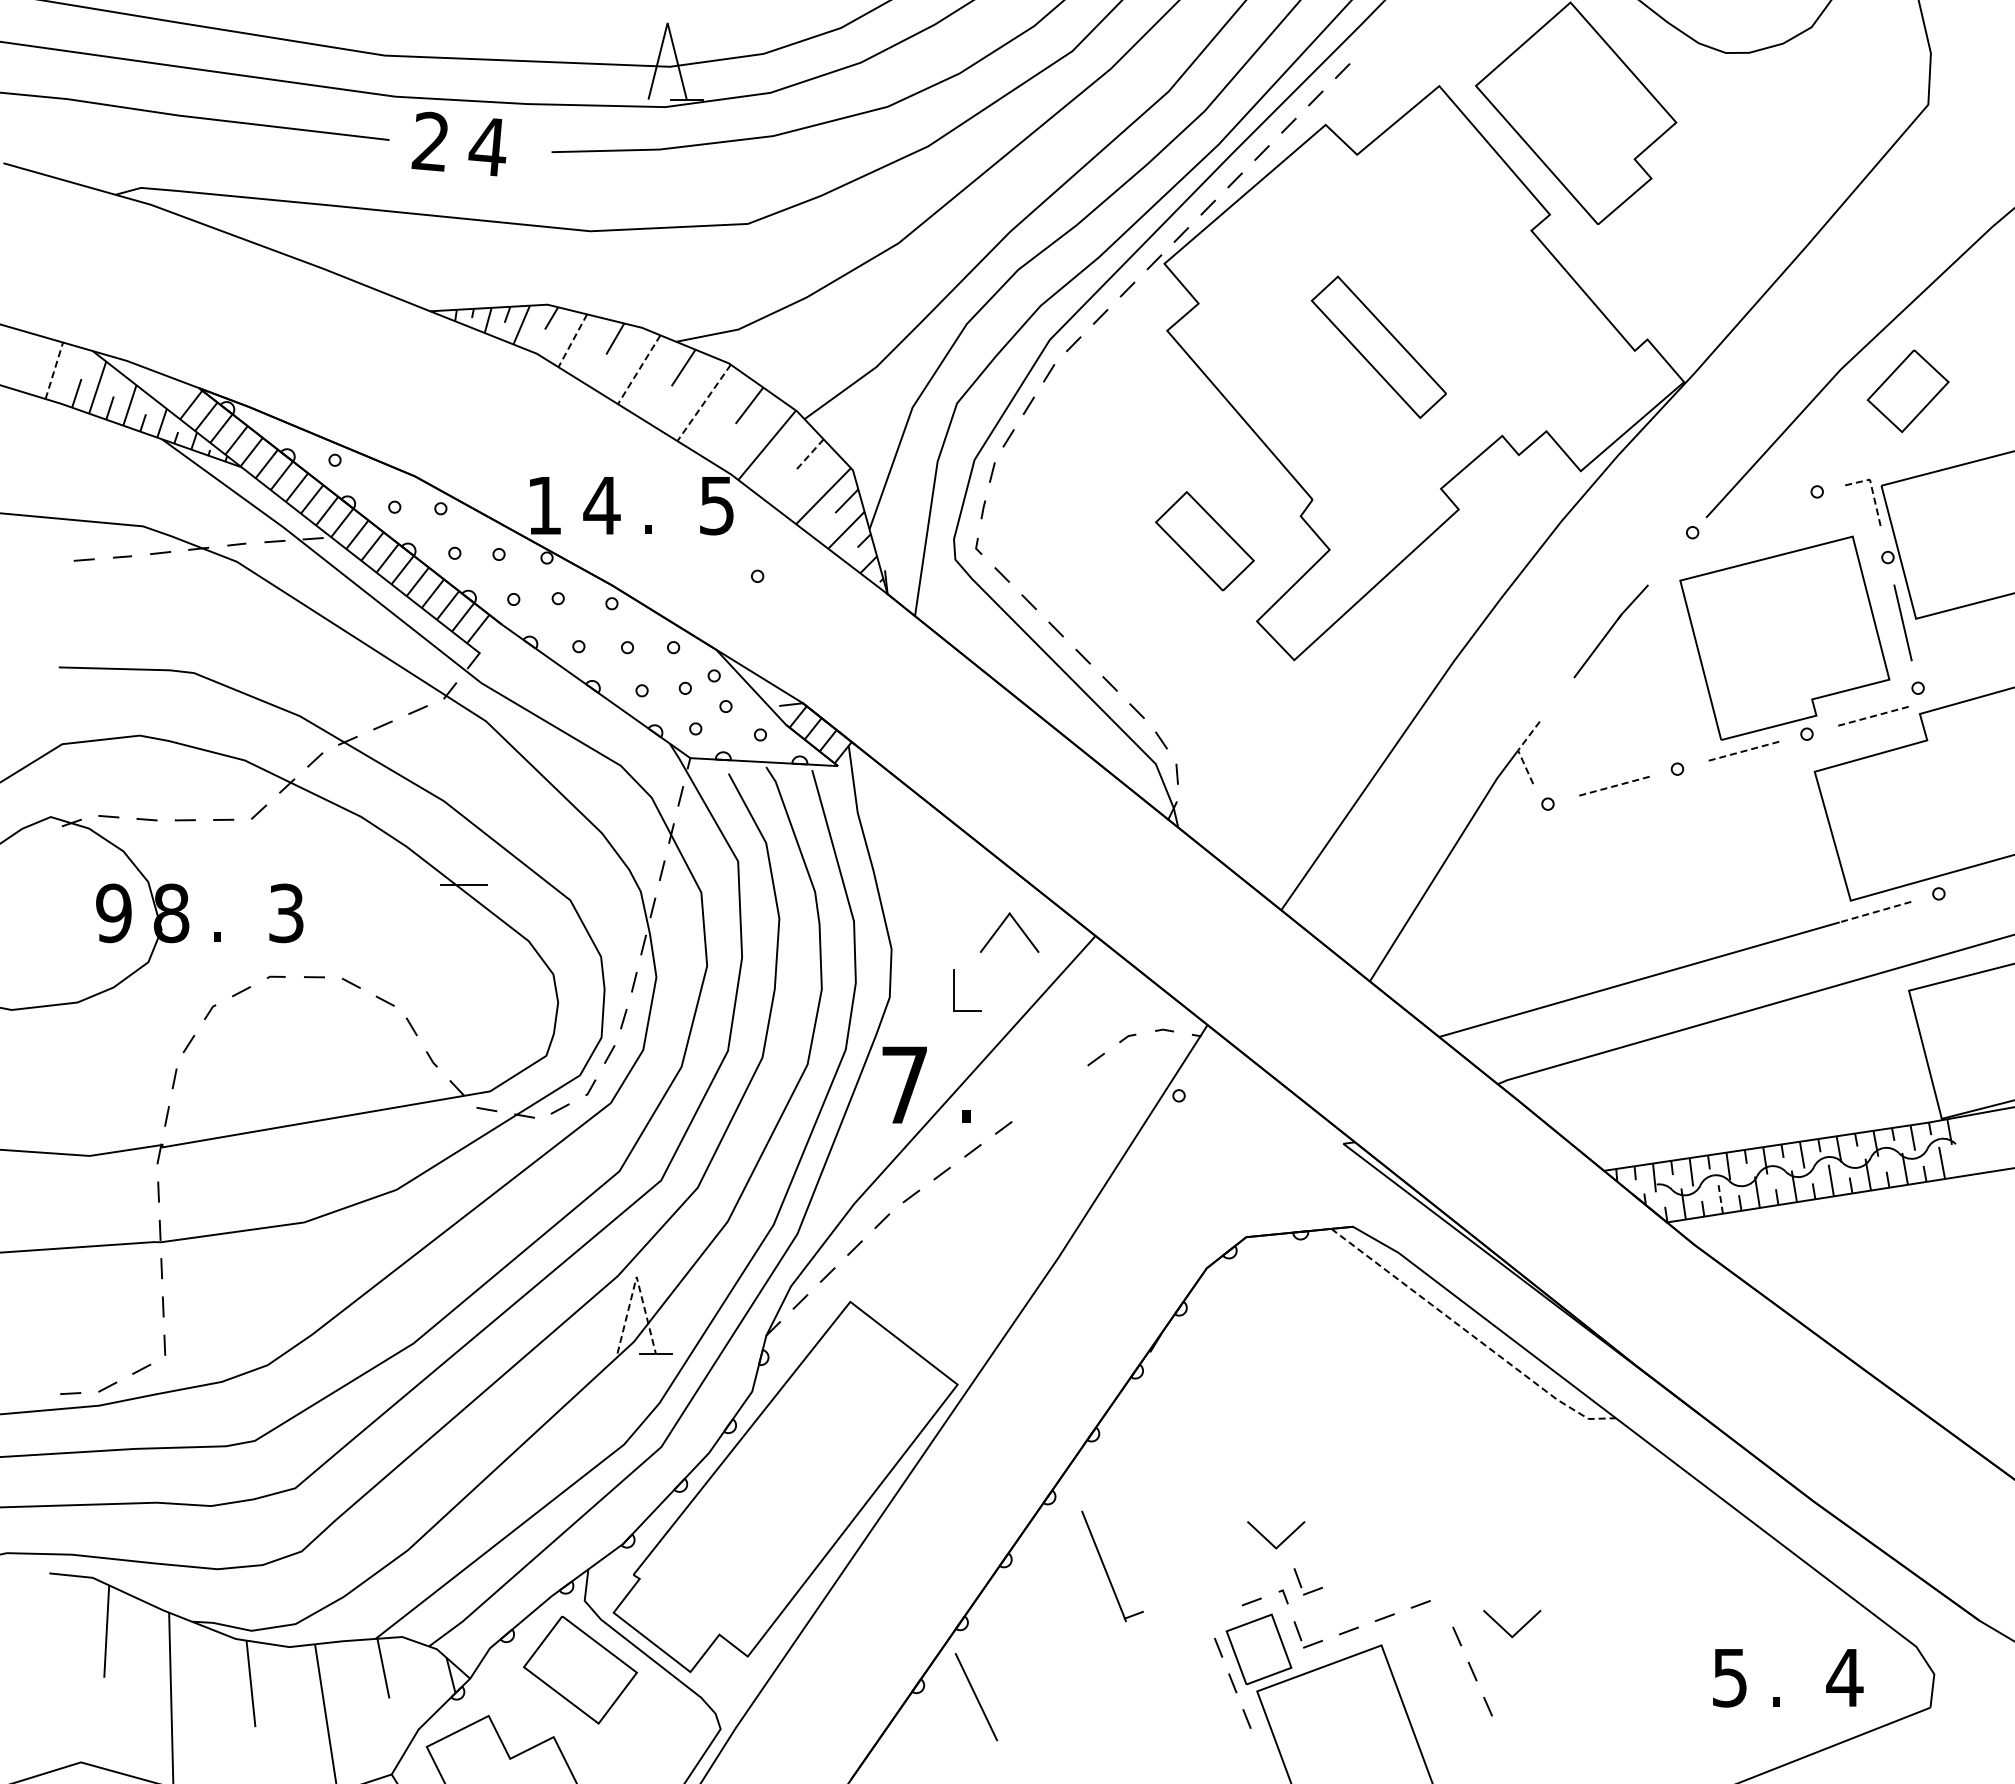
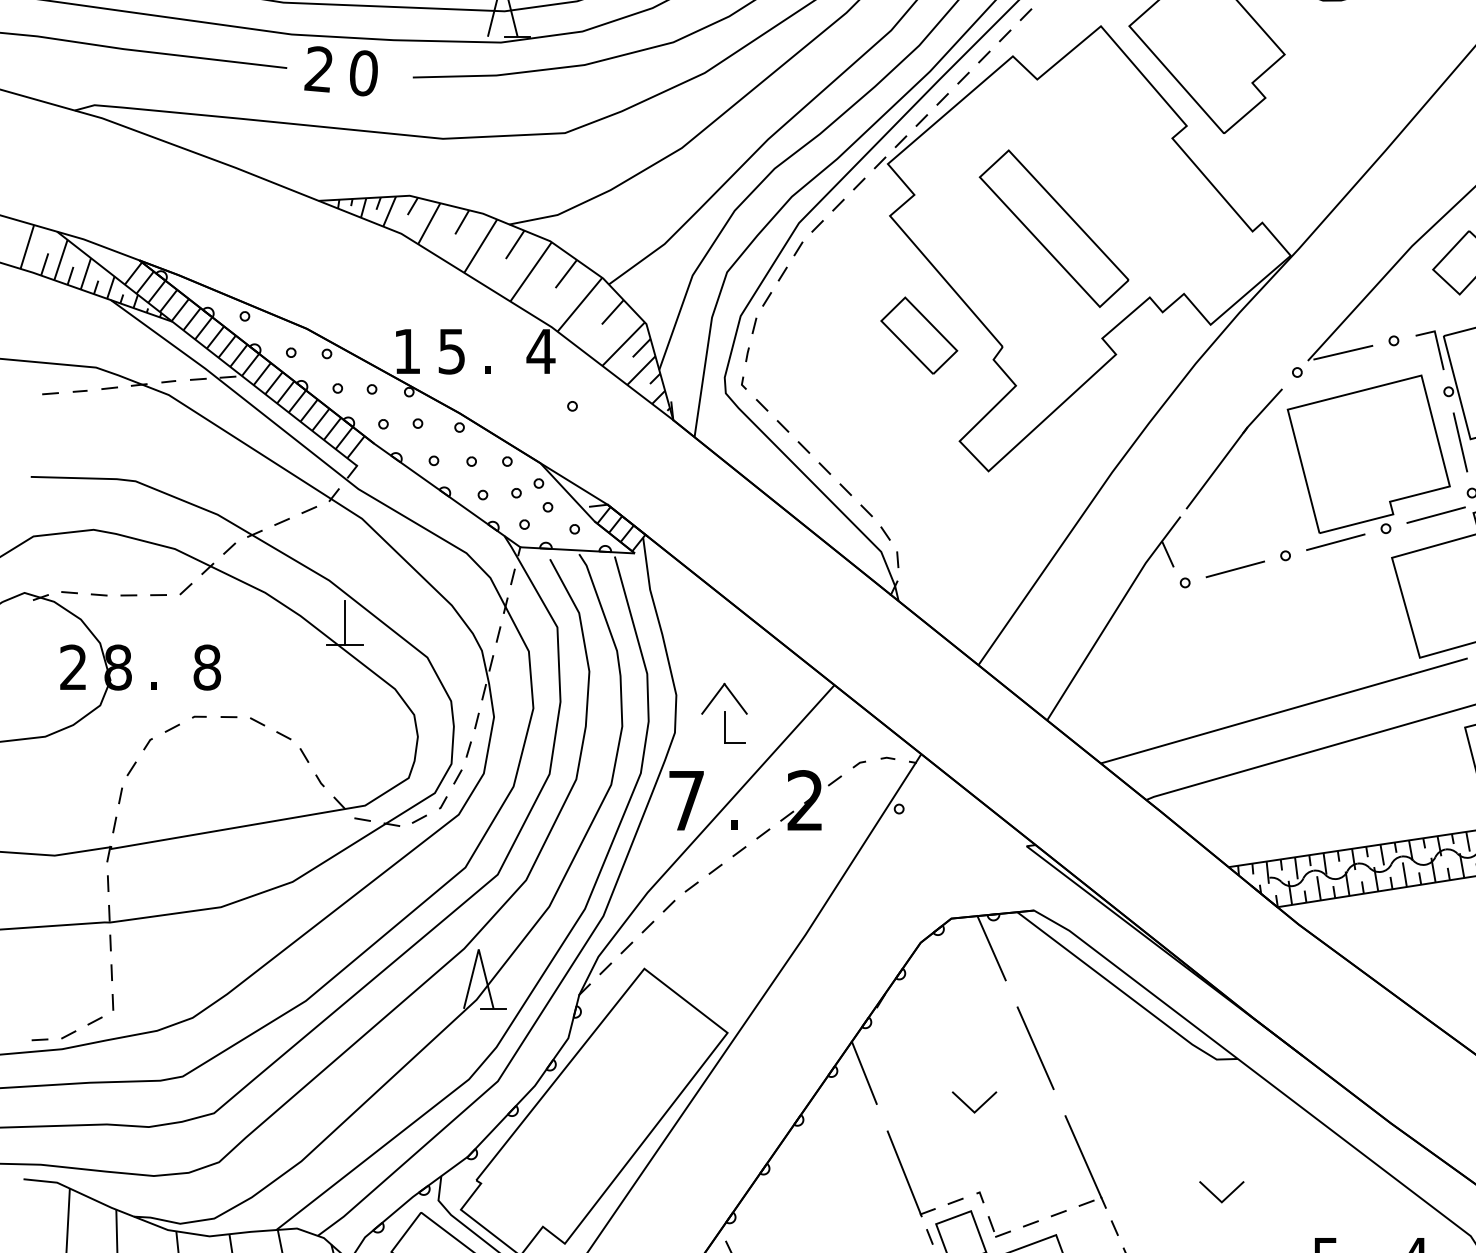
text: (487, 146) -> (363, 73), 4 -> 0
line: (572, 341) -> (429, 224), dashed -> solid
part: (1378, 347) -> (1053, 228), size x1.43
line: (54, 370) -> (27, 246), dashed -> solid
line: (638, 370) -> (480, 246), dashed -> solid
line: (704, 402) -> (531, 271), dashed -> solid
line: (809, 455) -> (612, 312), dashed -> solid
line: (1872, 492) -> (1436, 341), dashed -> solid
text: (601, 506) -> (451, 352), 4 -> 5
text: (716, 506) -> (540, 352), 5 -> 4
line: (1751, 506) -> (1342, 352), added
part: (1204, 541) -> (918, 335), moved
part: (1610, 631) -> (1233, 449), size x1.67
line: (1871, 716) -> (1436, 514), dashed -> solid
line: (1518, 749) -> (1162, 540), dashed -> solid
line: (1741, 751) -> (1335, 542), dashed -> solid
line: (1612, 786) -> (1235, 569), dashed -> solid
line: (464, 855) -> (345, 622), added
line: (1875, 912) -> (1439, 666), dashed -> solid
text: (113, 913) -> (73, 667), 9 -> 2
text: (286, 913) -> (207, 667), 3 -> 8
part: (1001, 926) -> (718, 694), moved
part: (1051, 1084) -> (800, 800), added
line: (1720, 1198) -> (1318, 888), dashed -> solid
line: (1297, 1274) -> (991, 947), added
line: (636, 1276) -> (478, 949), dashed -> solid
line: (1471, 1334) -> (1125, 994), dashed -> solid
line: (1354, 1404) -> (1035, 1048), added
line: (1134, 1436) -> (864, 1073), added
line: (1270, 1541) -> (970, 1107), moved
line: (1419, 1551) -> (1085, 1162), added
part: (1106, 1569) -> (906, 1176), moved
part: (1301, 1584) -> (994, 1187), removed
line: (1517, 1630) -> (1225, 1197), moved

